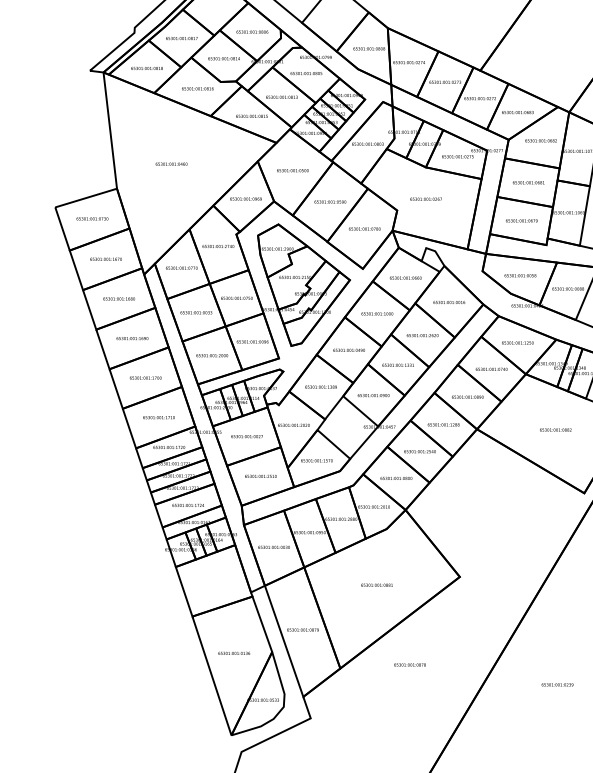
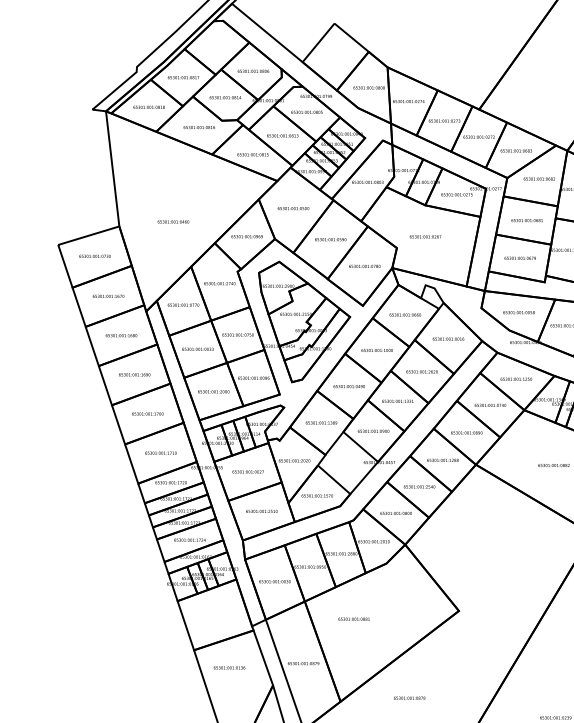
text: (171, 163) -> (173, 221), moved
text: (376, 584) -> (353, 618), moved
text: (233, 652) -> (228, 667), moved

